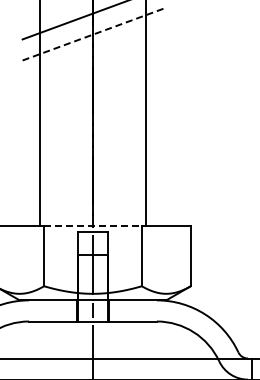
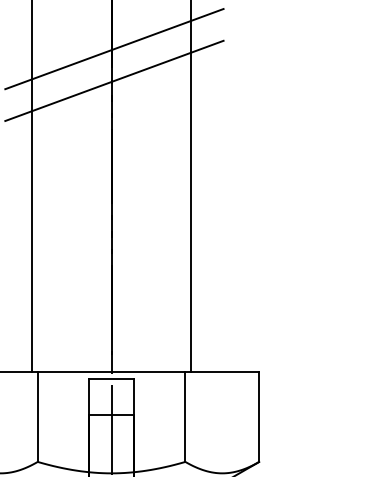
line: (94, 33) -> (113, 80), dashed -> solid
line: (92, 226) -> (110, 371), dashed -> solid

